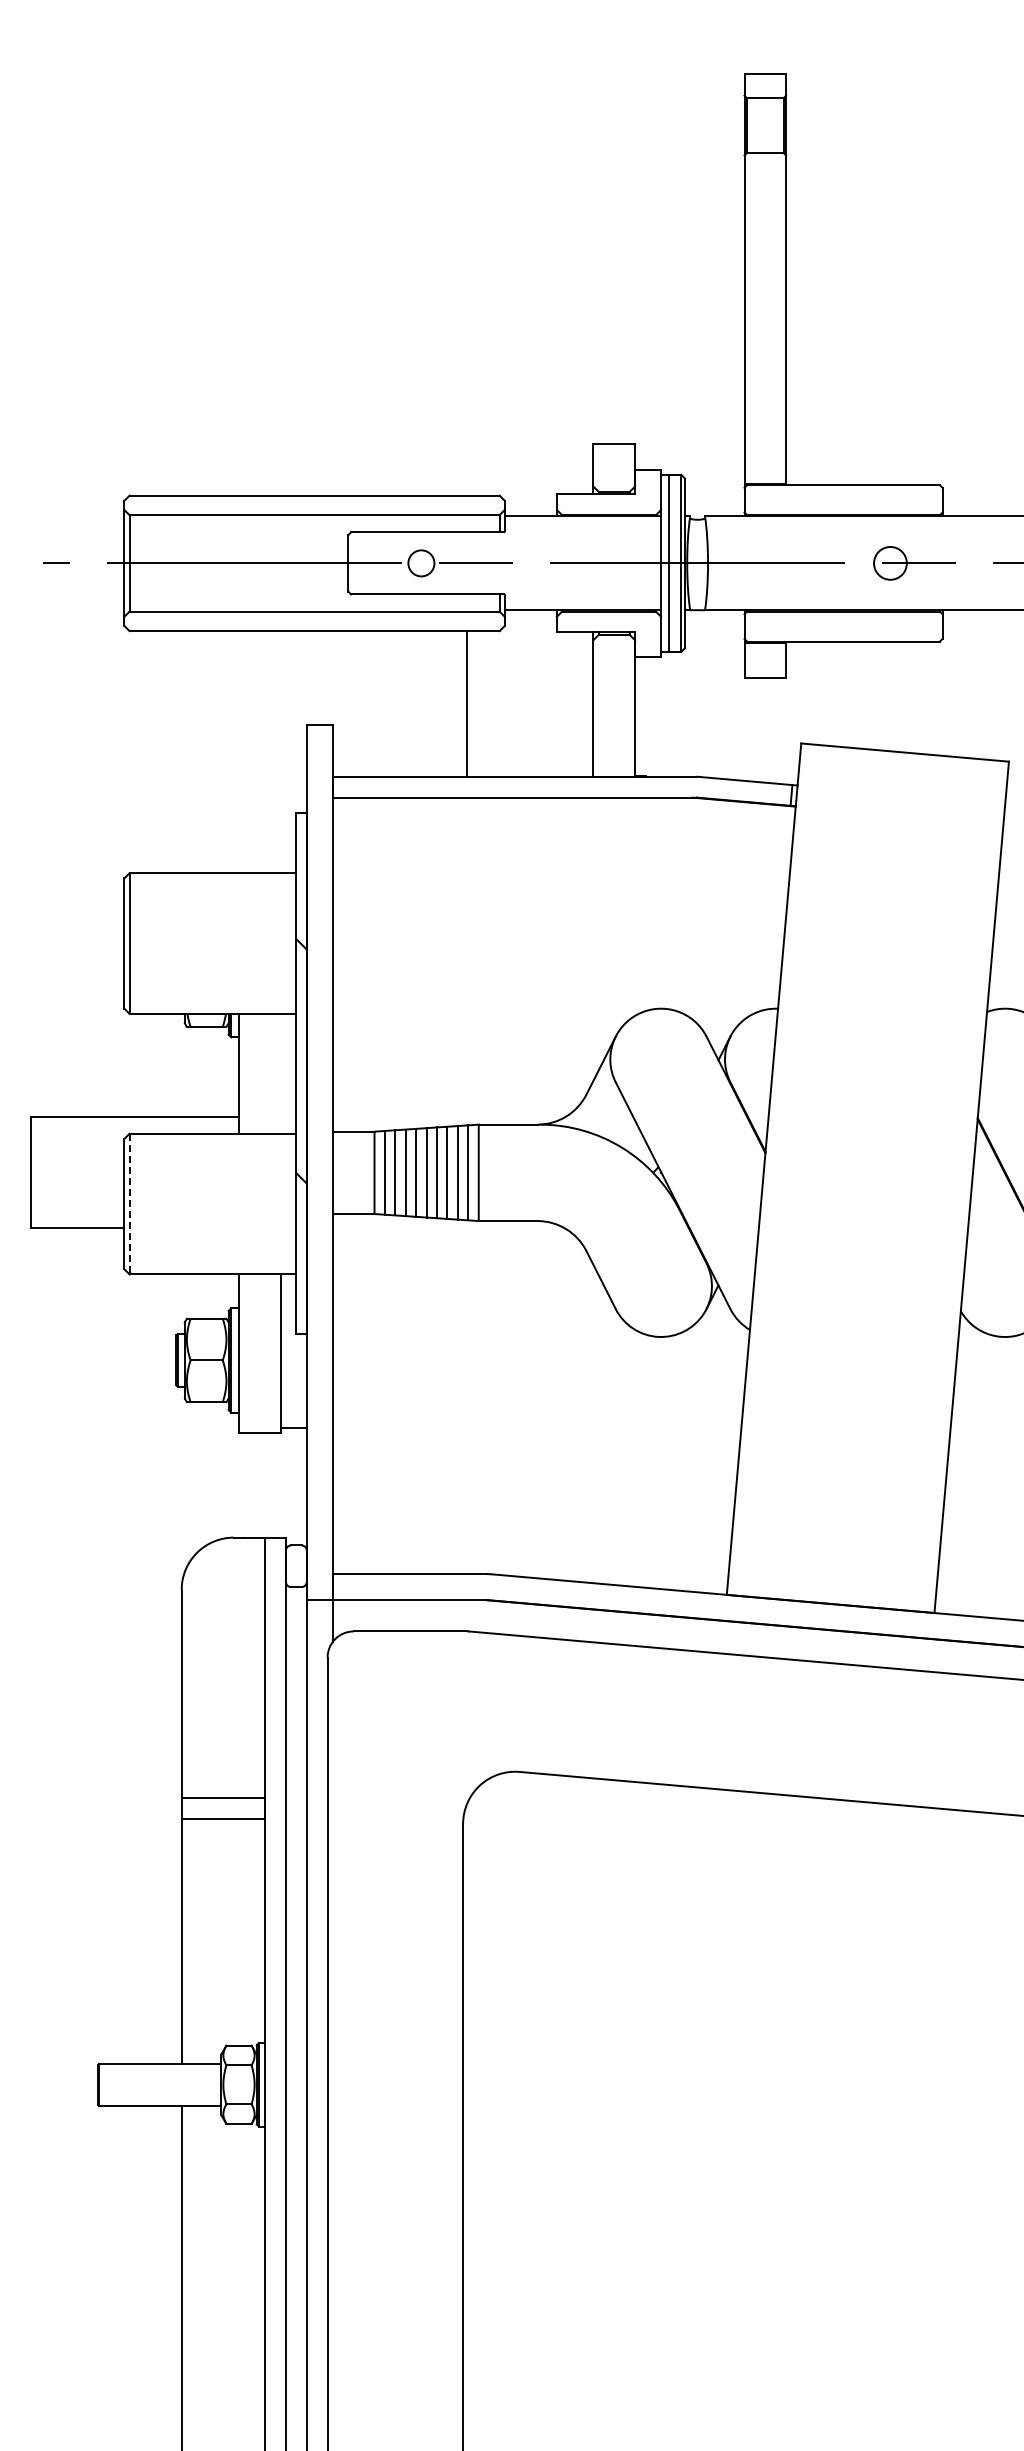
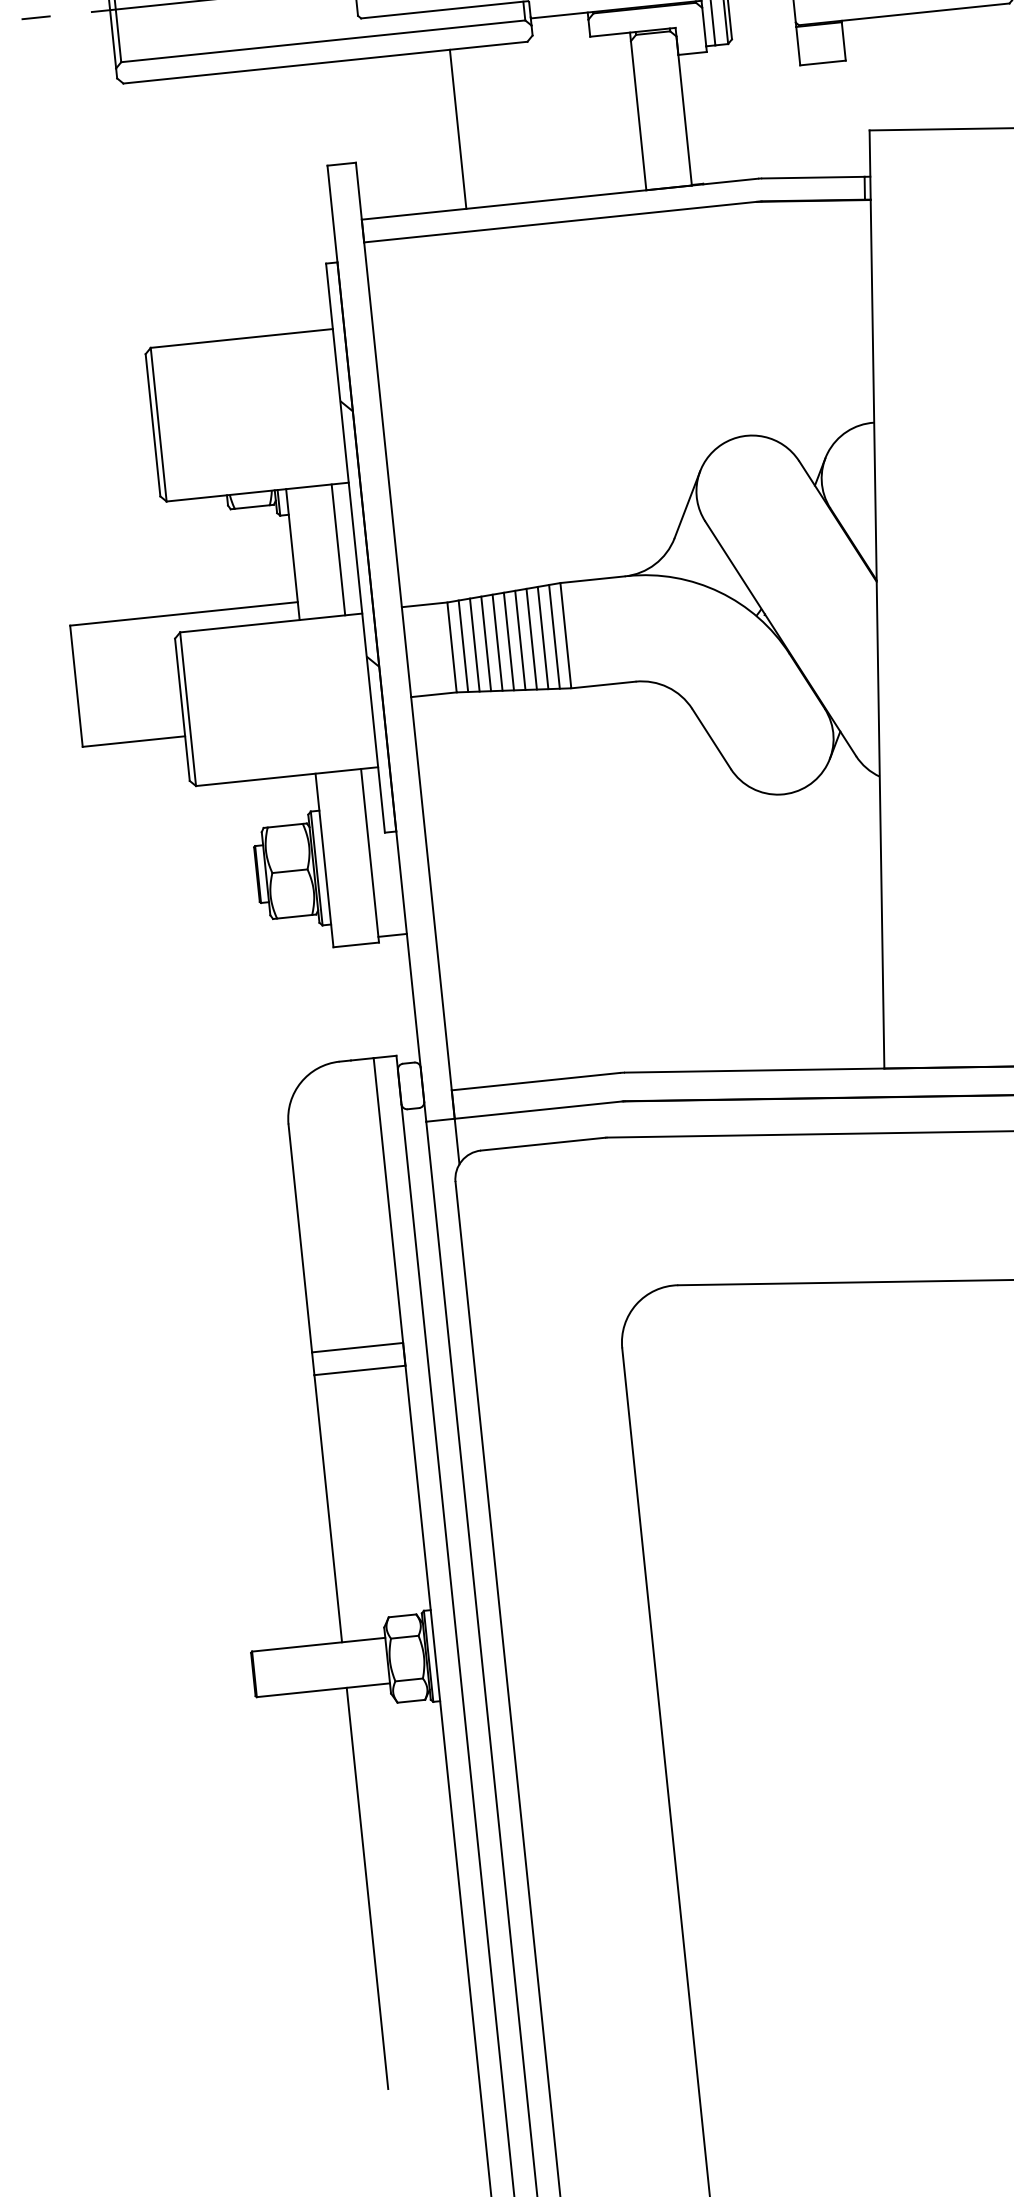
line: (466, 703) -> (458, 128), moved
line: (280, 1073) -> (338, 549), added
line: (129, 1204) -> (188, 709), dashed -> solid

